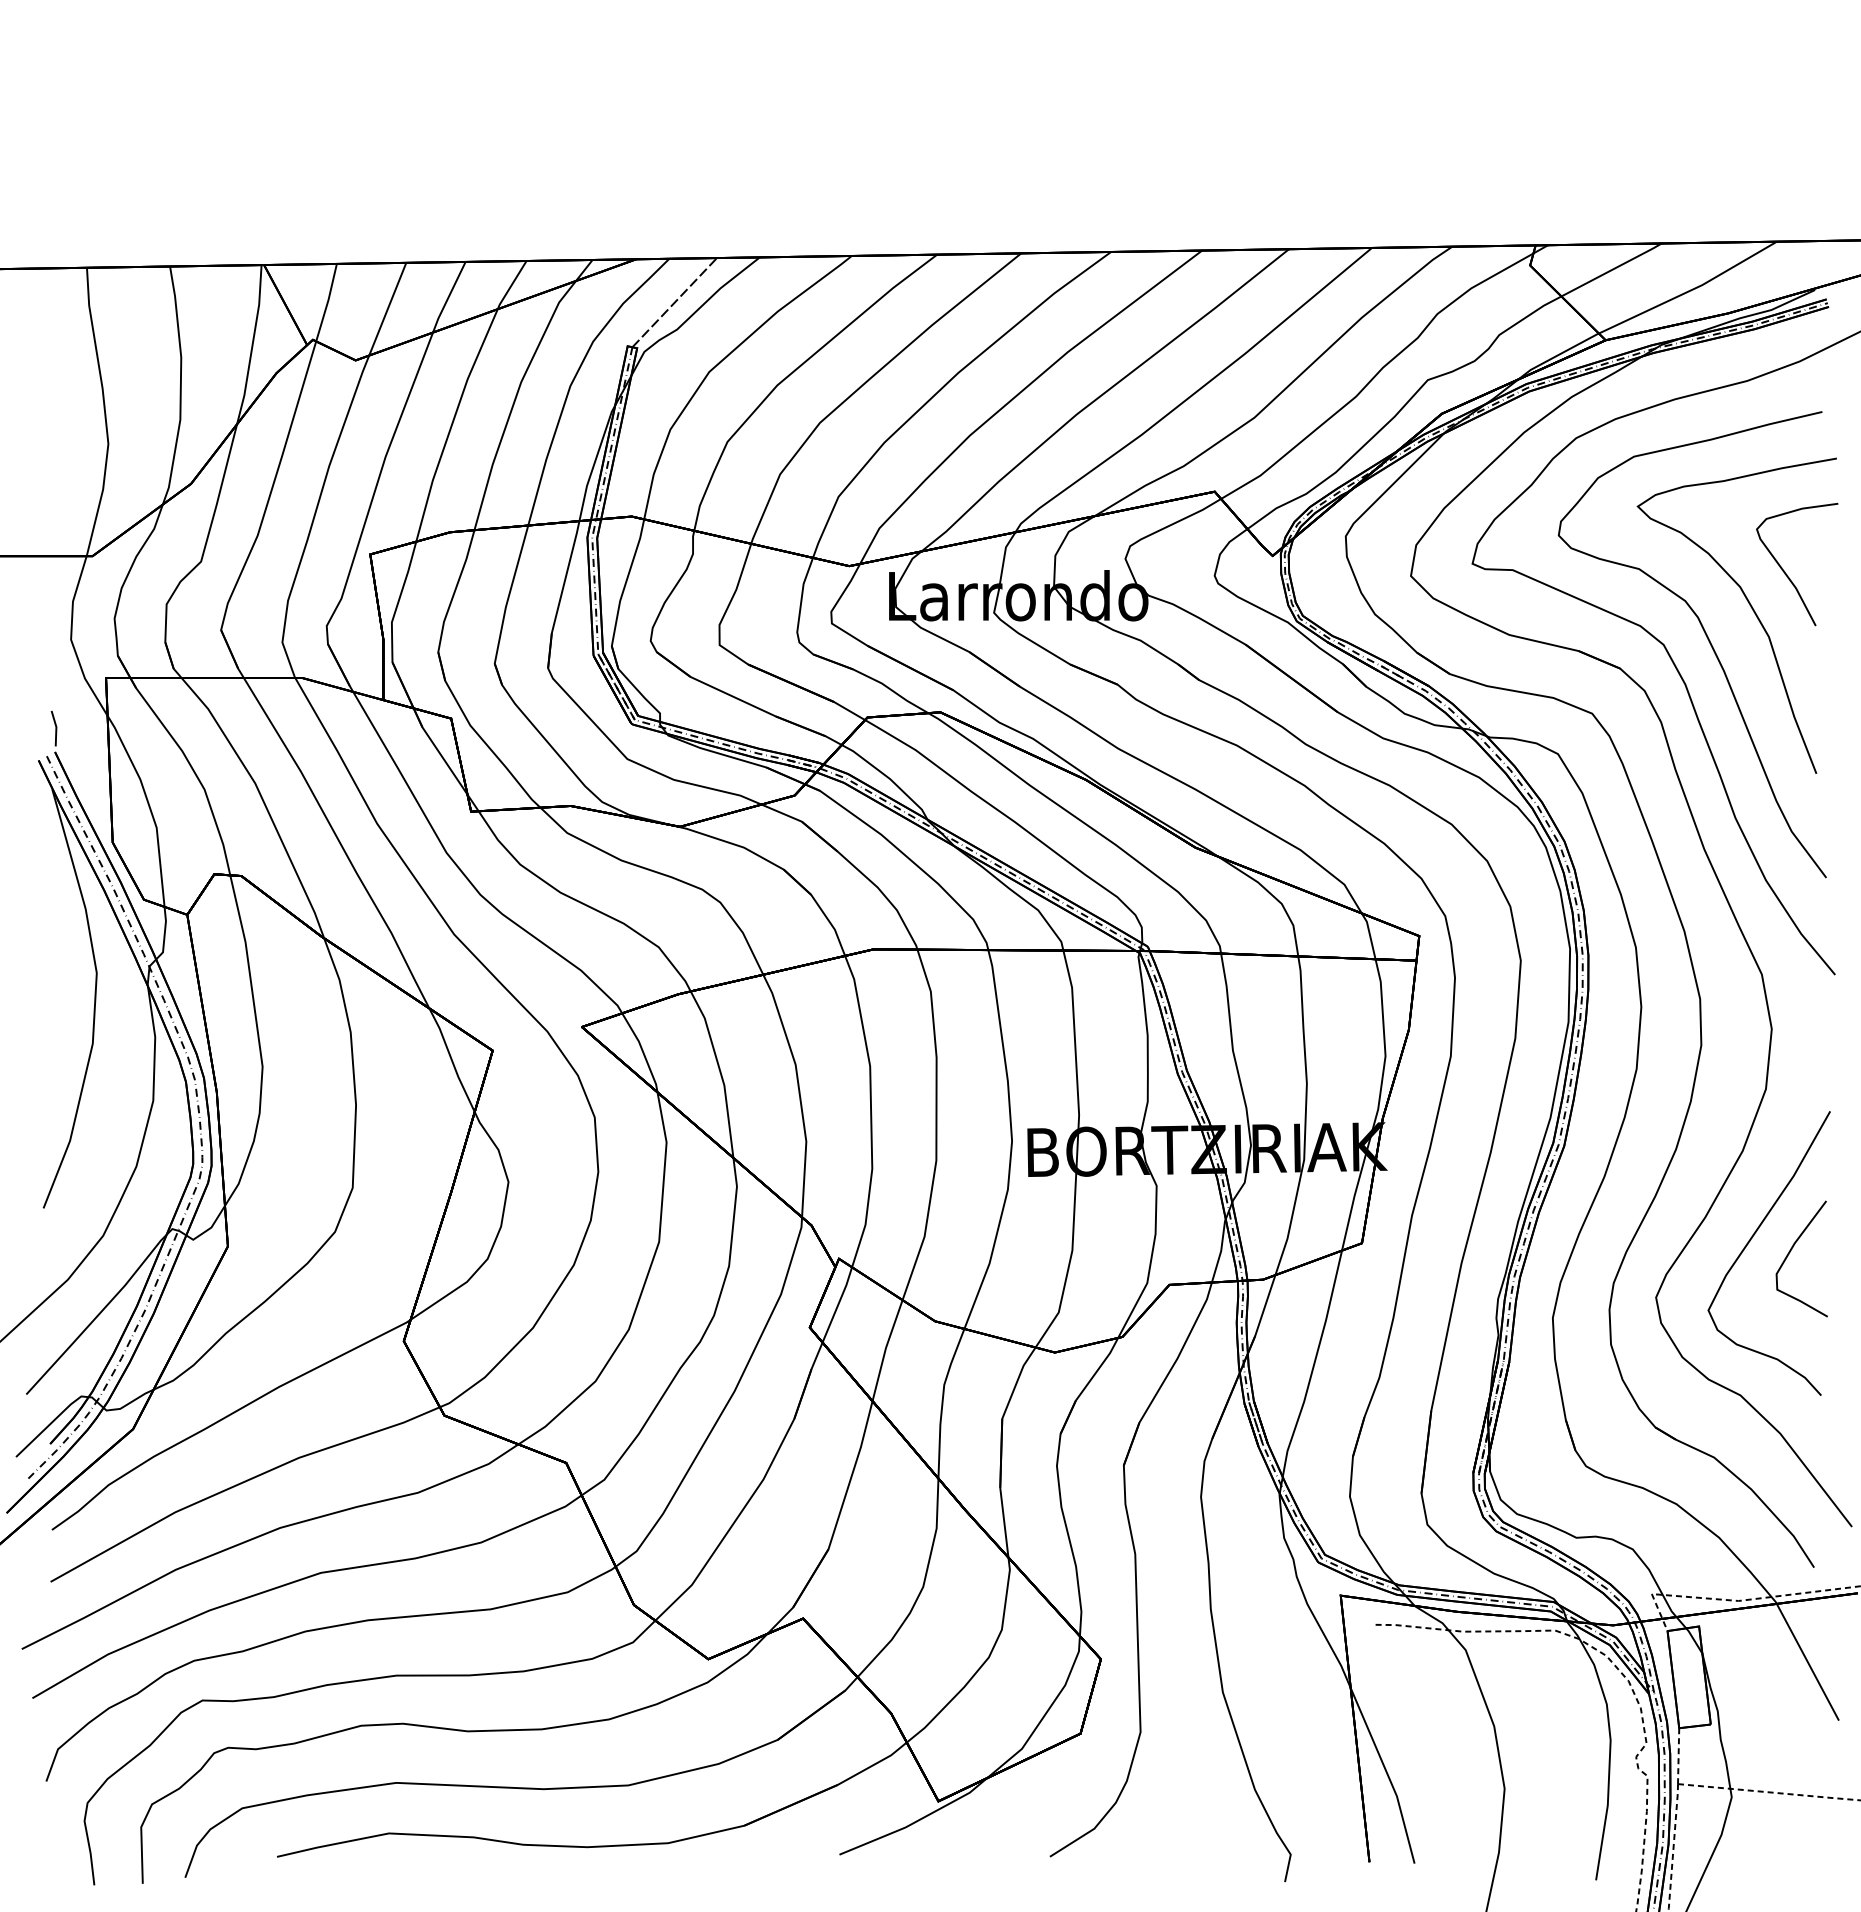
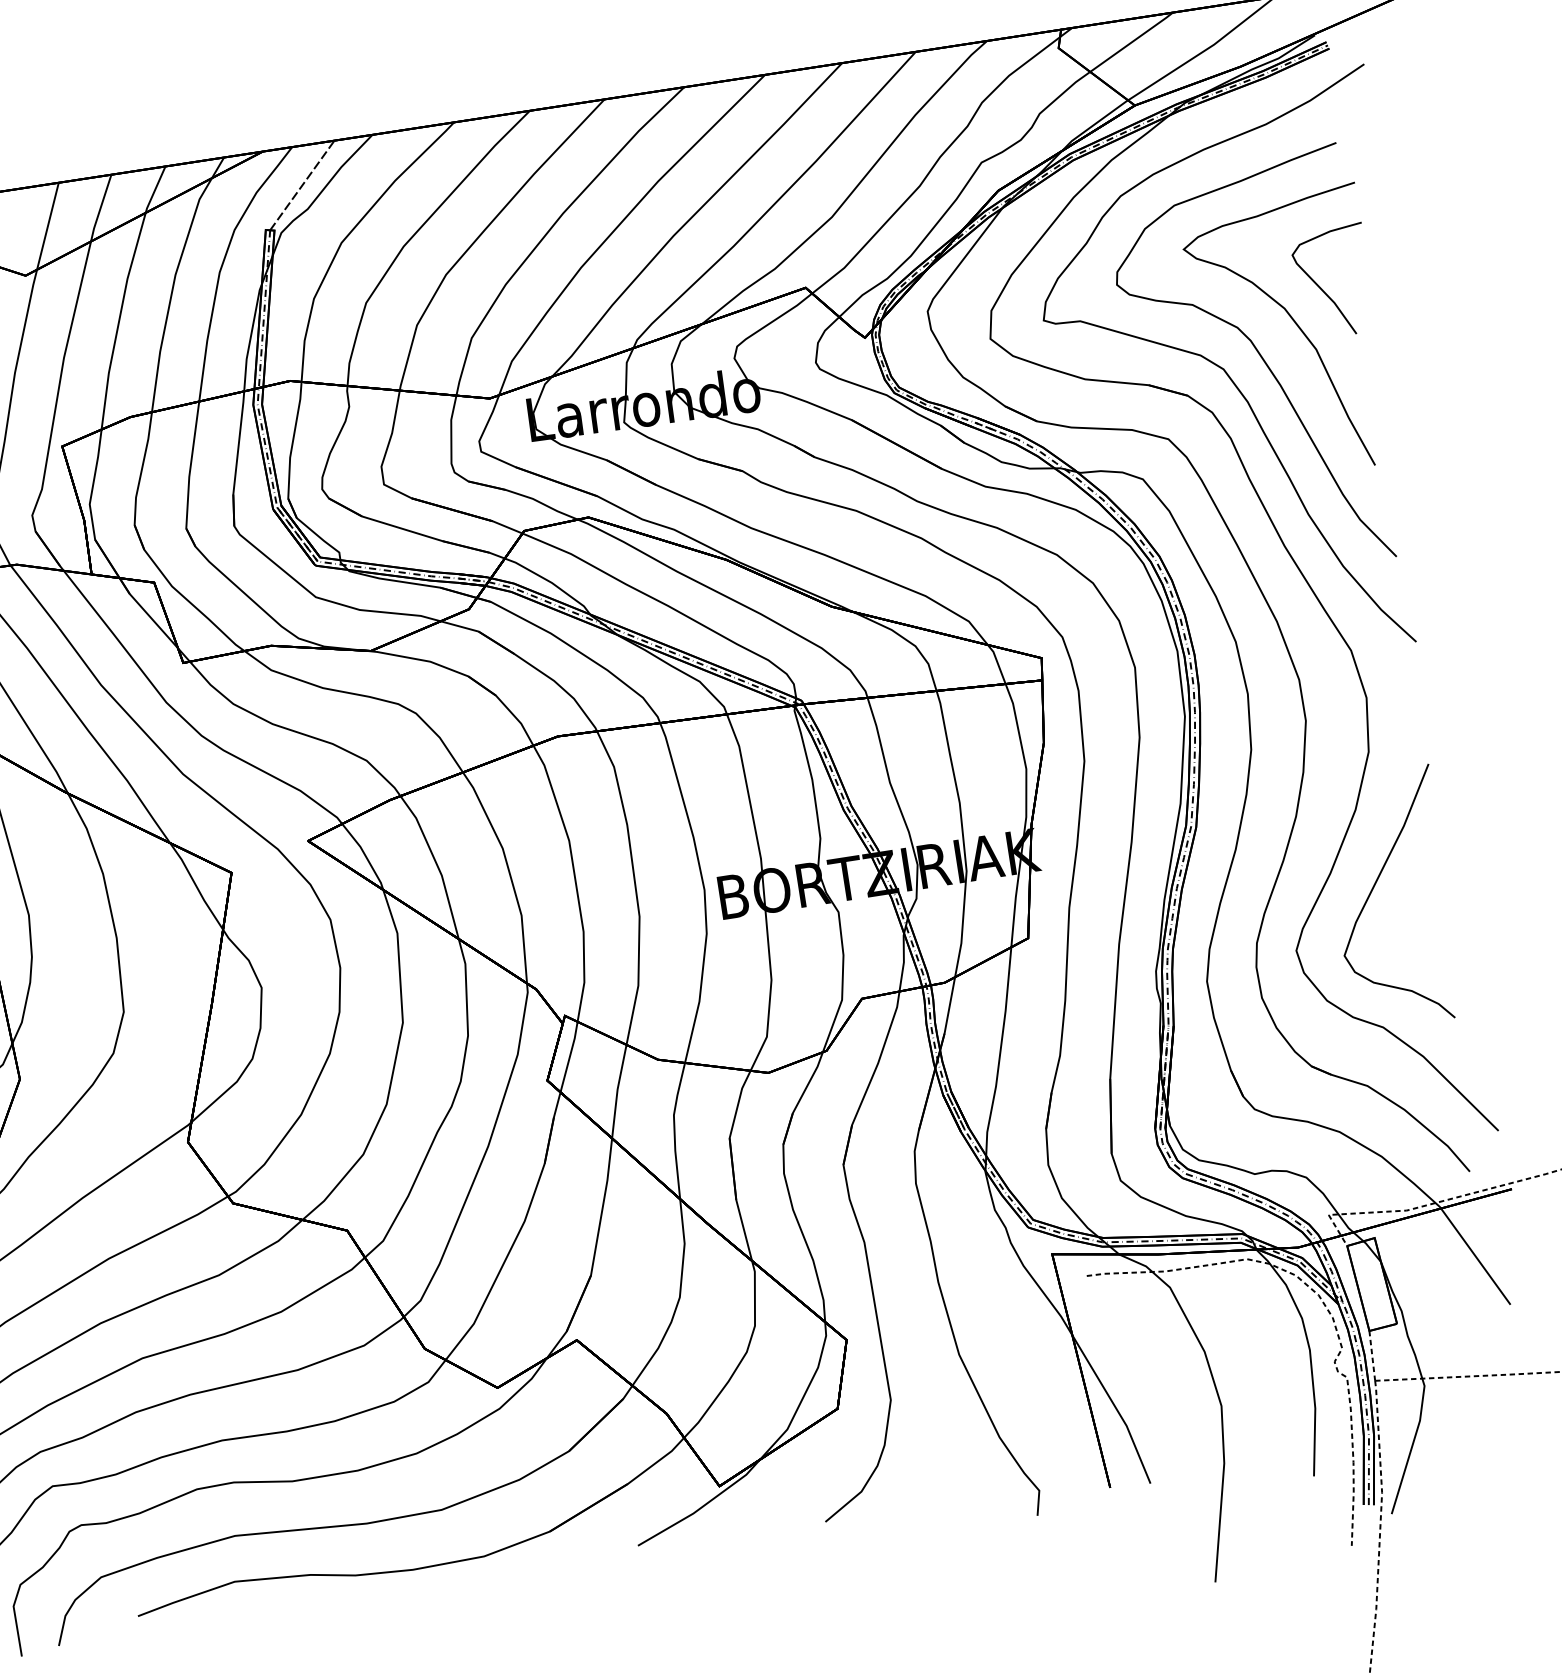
curve: (1790, 1252) -> (1410, 894), removed

